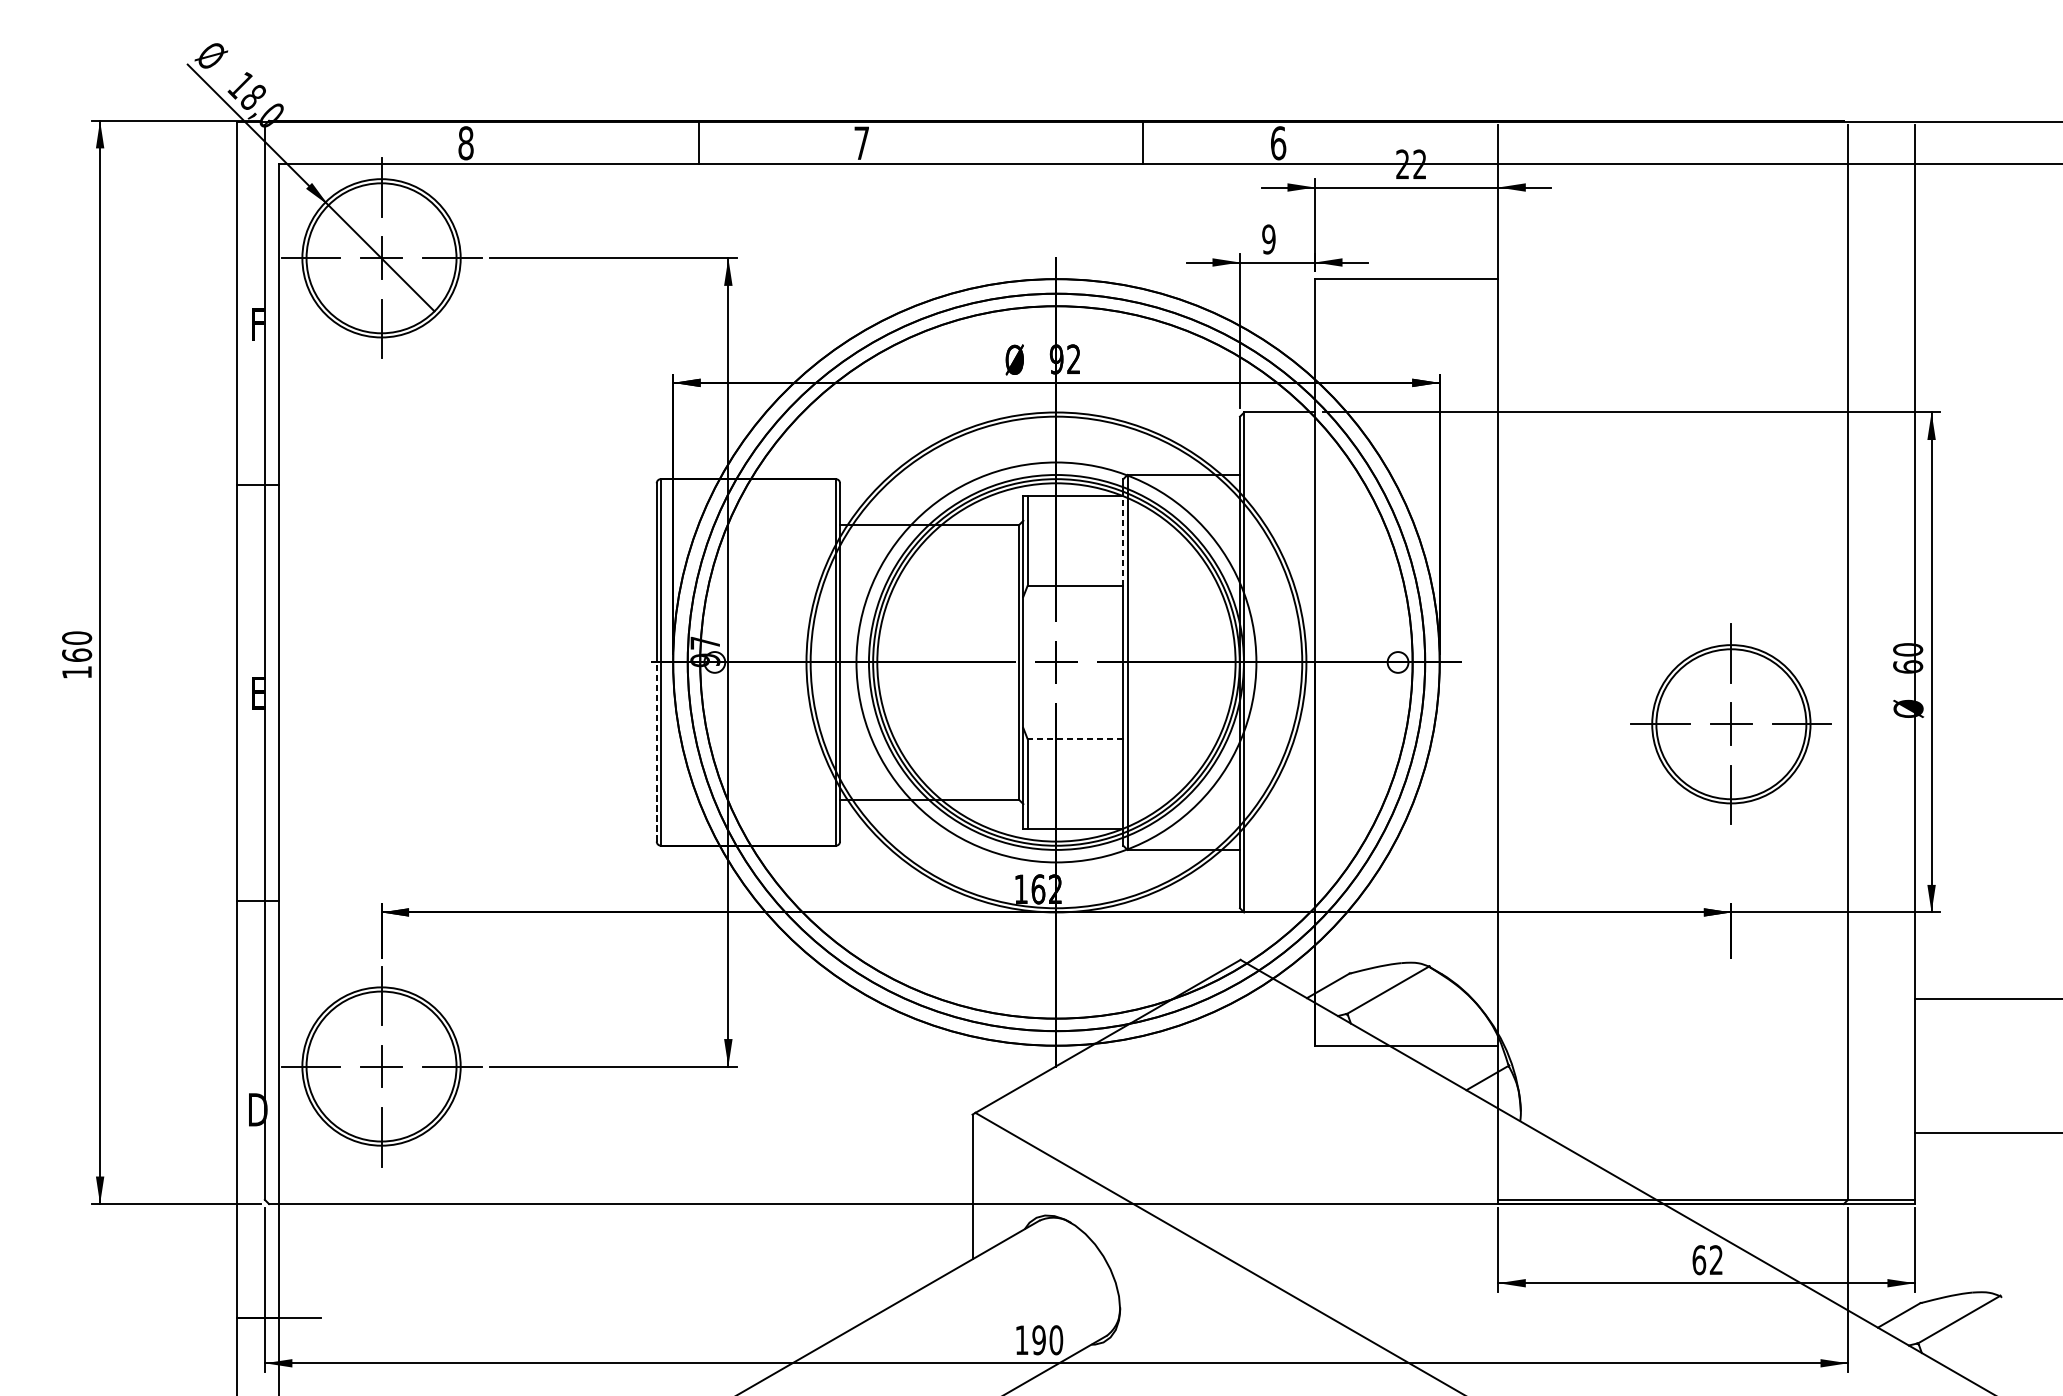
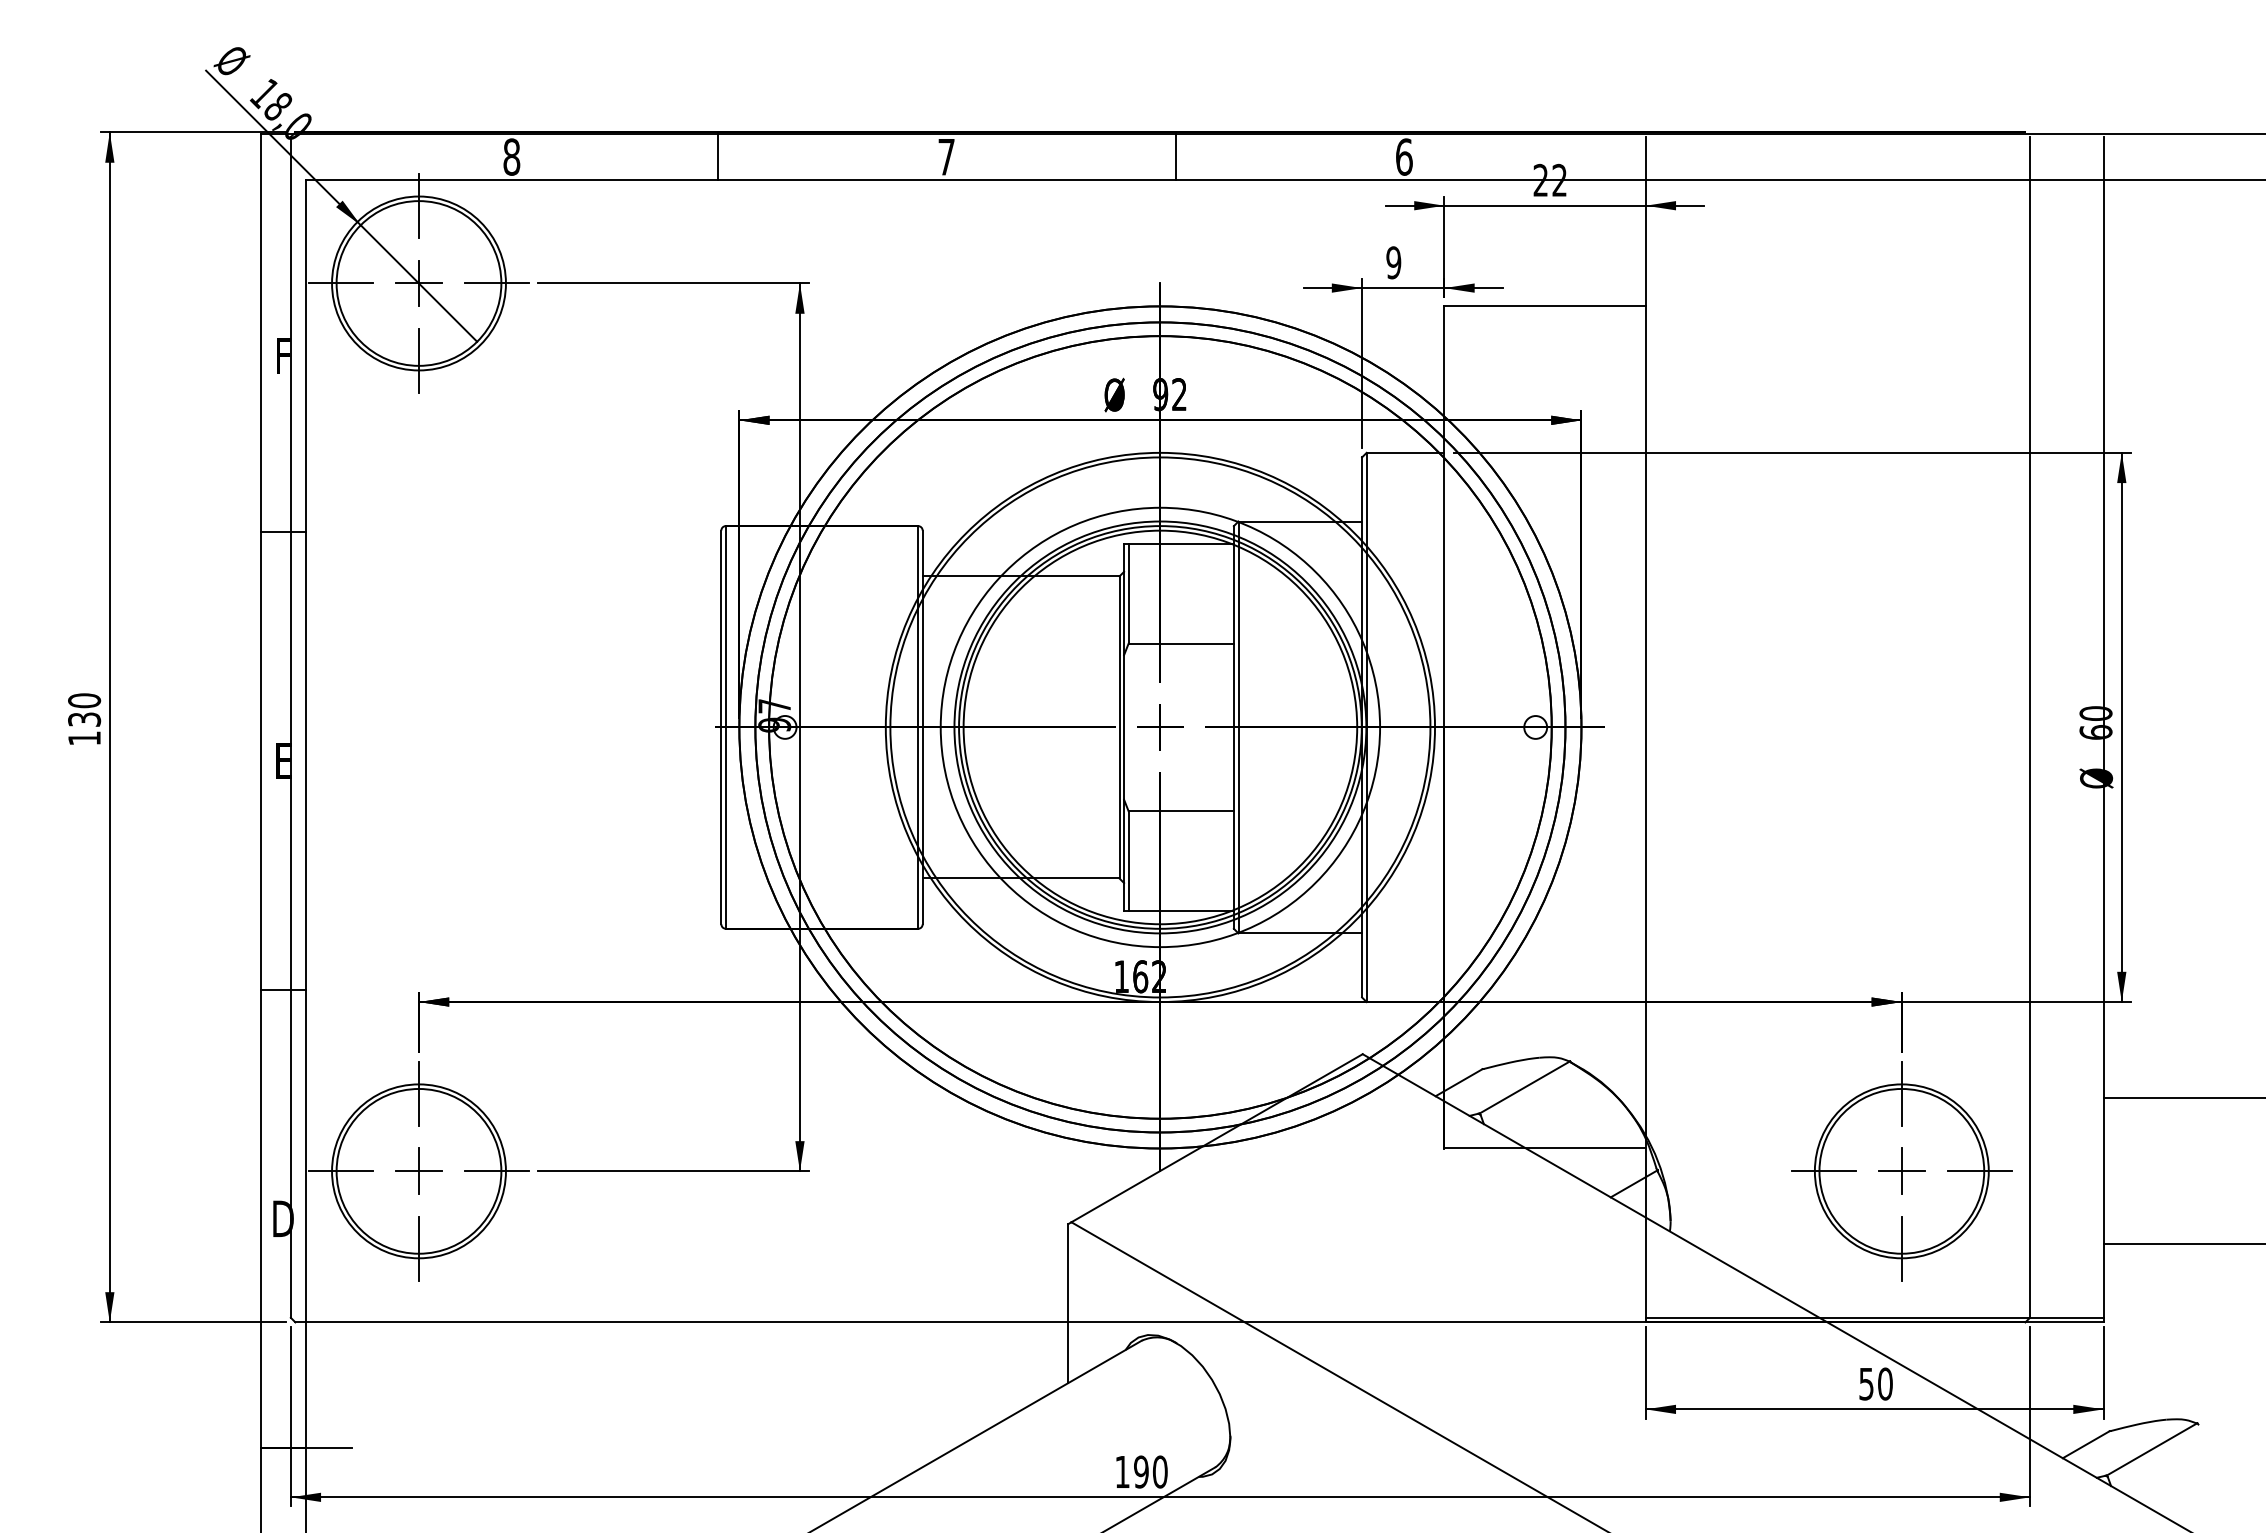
line: (698, 142) -> (718, 156), moved
line: (1143, 142) -> (1175, 156), moved
line: (1122, 540) -> (1233, 593), dashed -> solid
text: (77, 655) -> (84, 719), 160 -> 130
part: (1731, 724) -> (1901, 1171), moved
line: (1075, 738) -> (1181, 811), dashed -> solid
line: (656, 751) -> (721, 825), dashed -> solid
text: (1707, 1259) -> (1875, 1383), 62 -> 50

